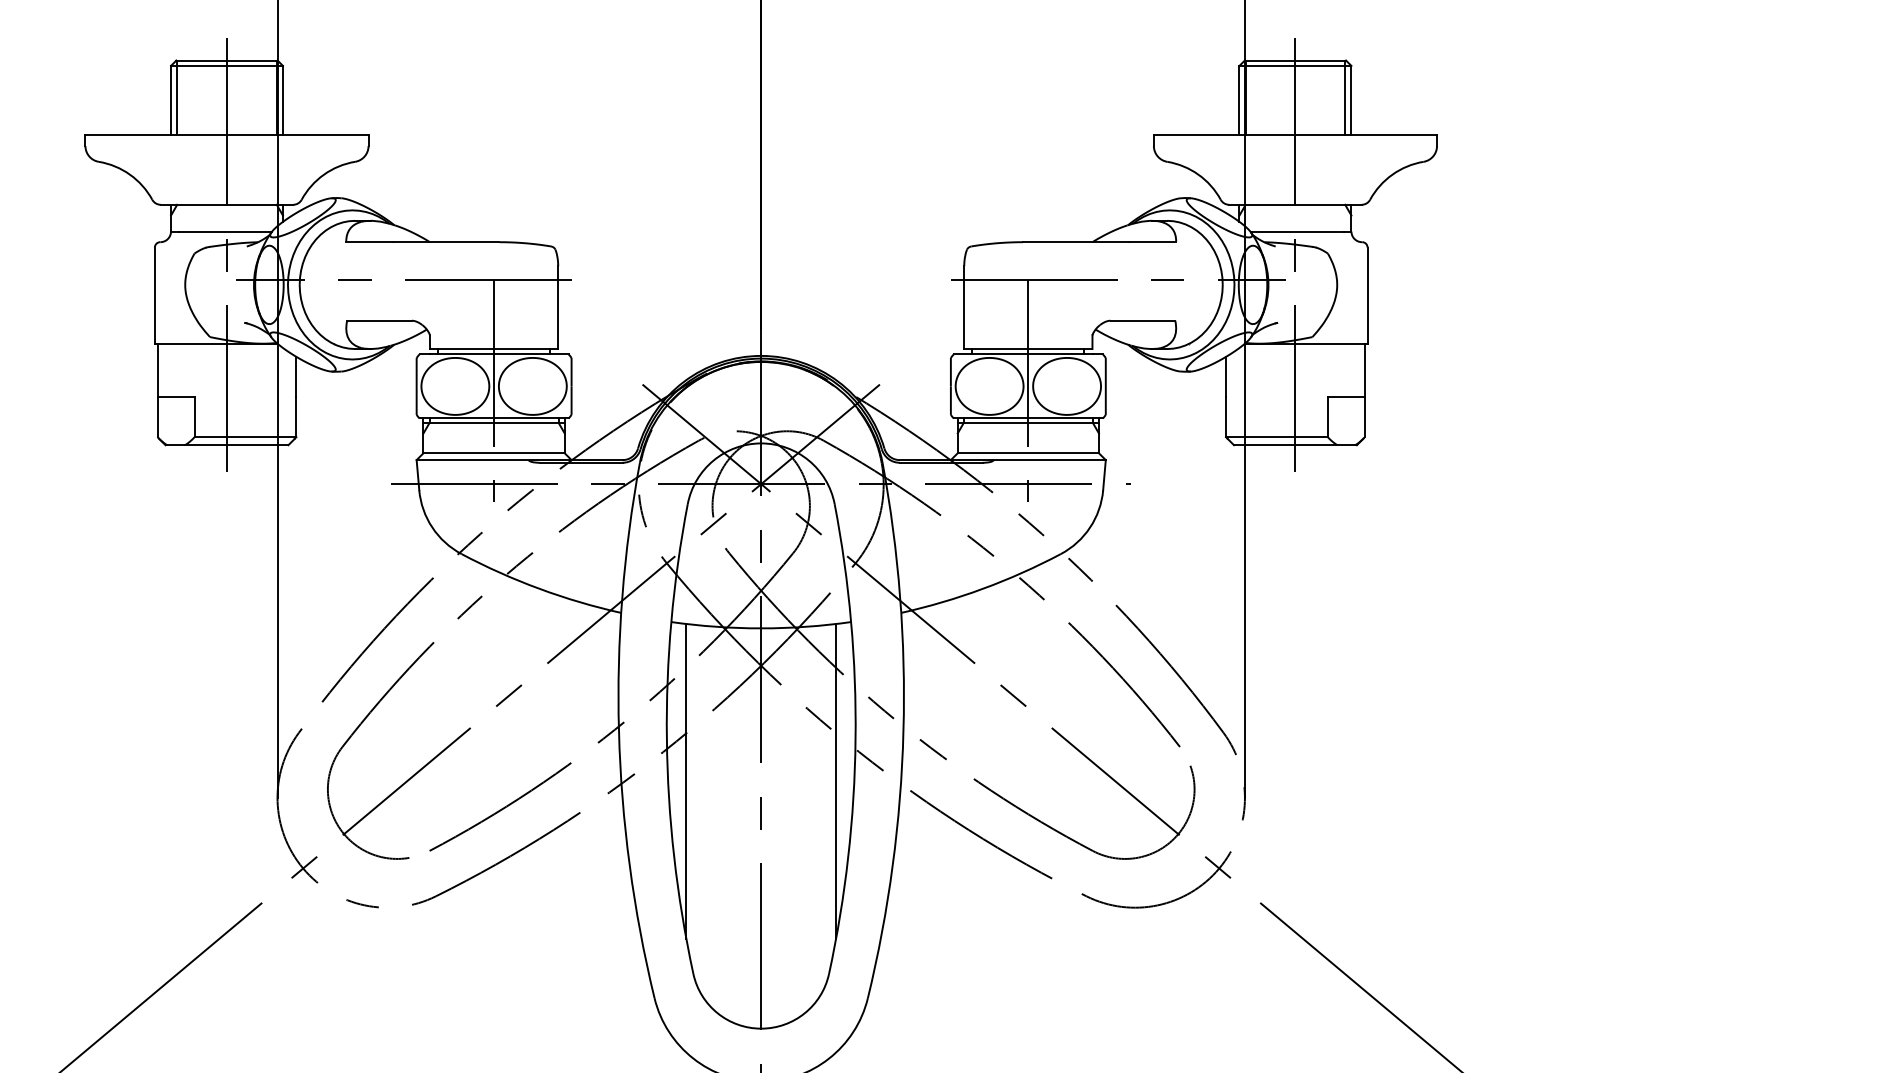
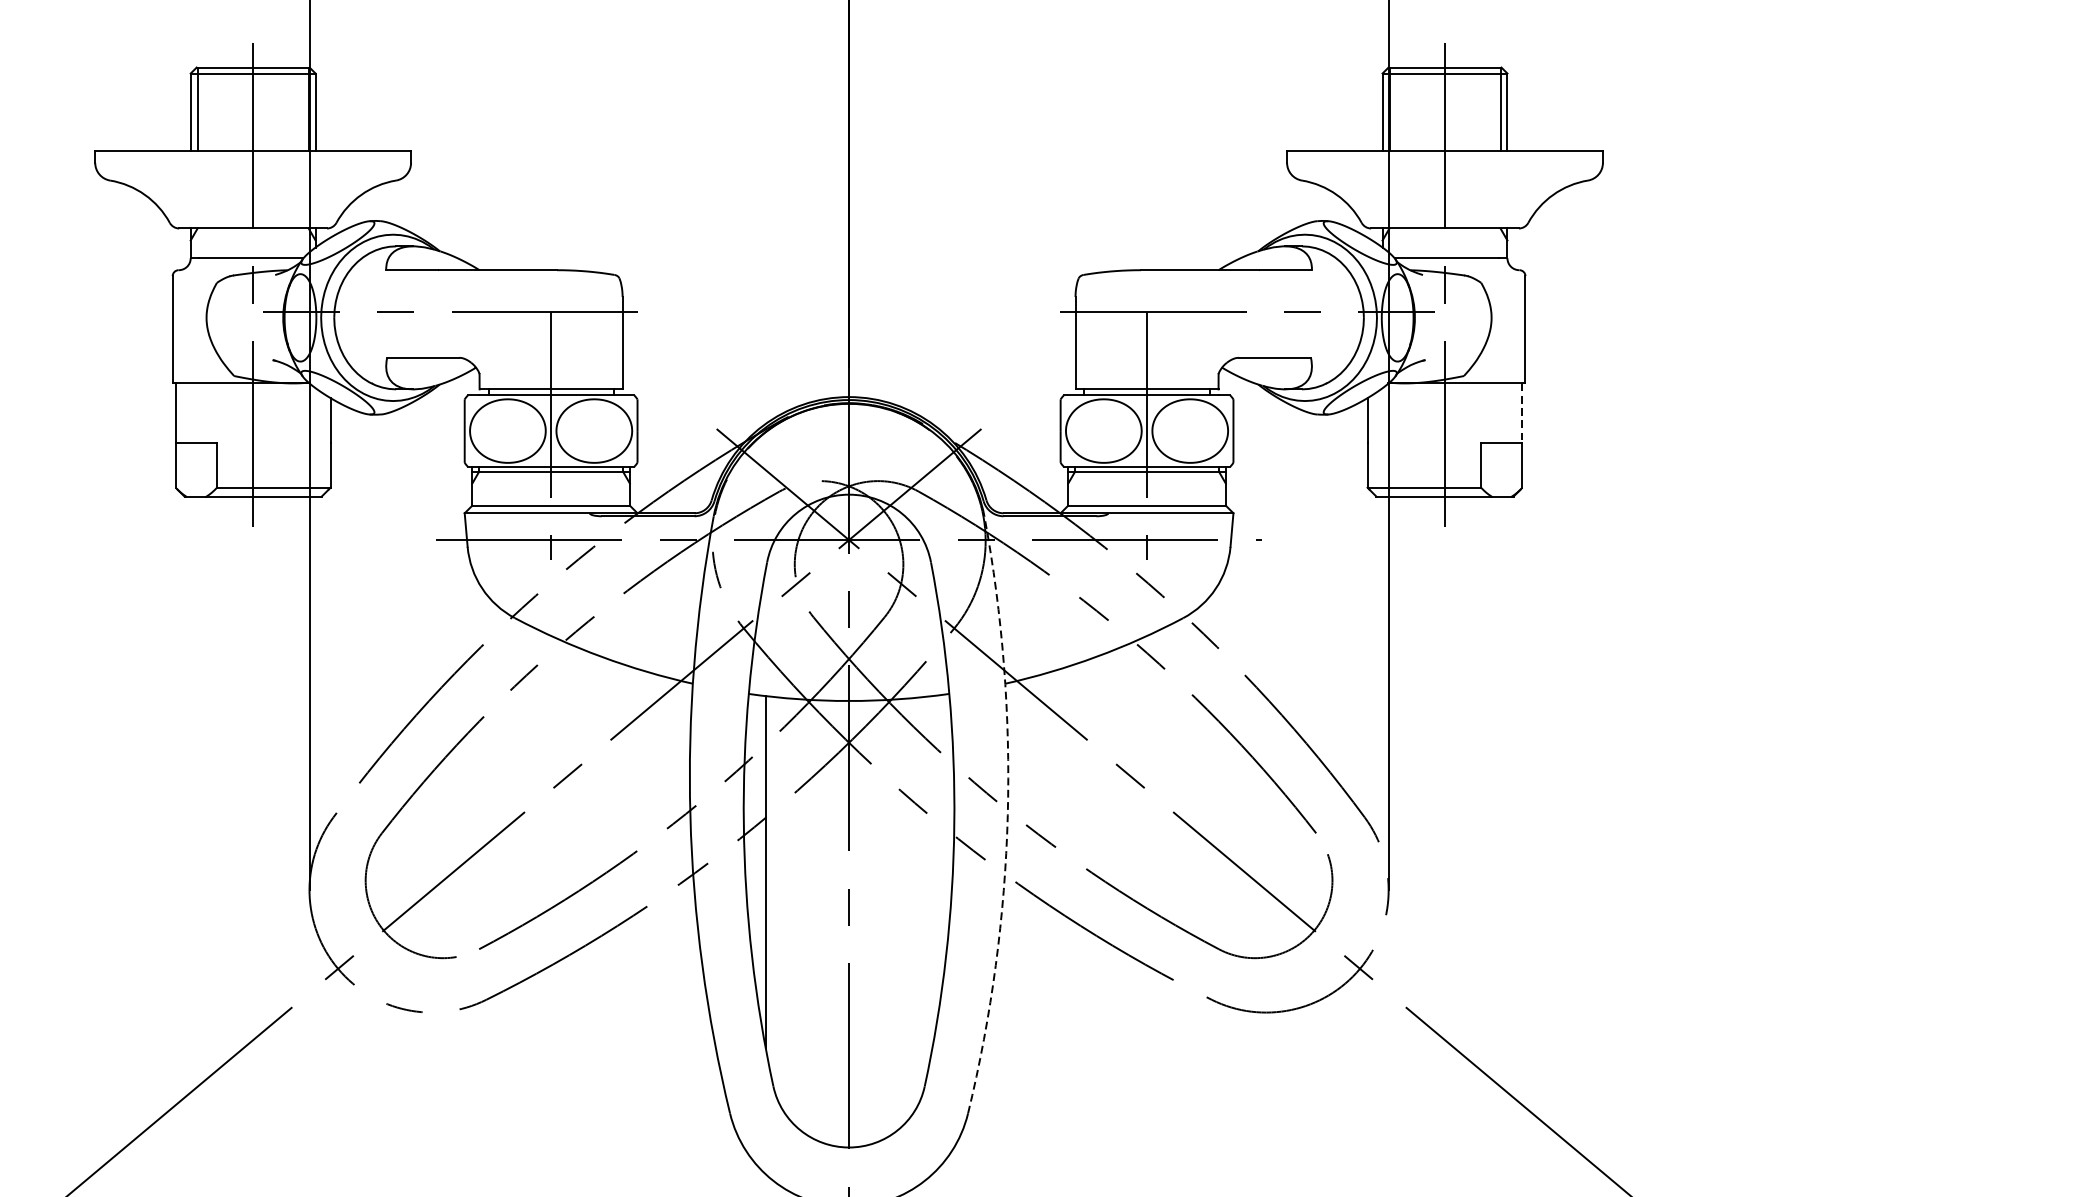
line: (1364, 370) -> (1522, 413), solid -> dashed
arc: (903, 731) -> (1007, 816), solid -> dashed
line: (836, 781) -> (933, 871), removed

